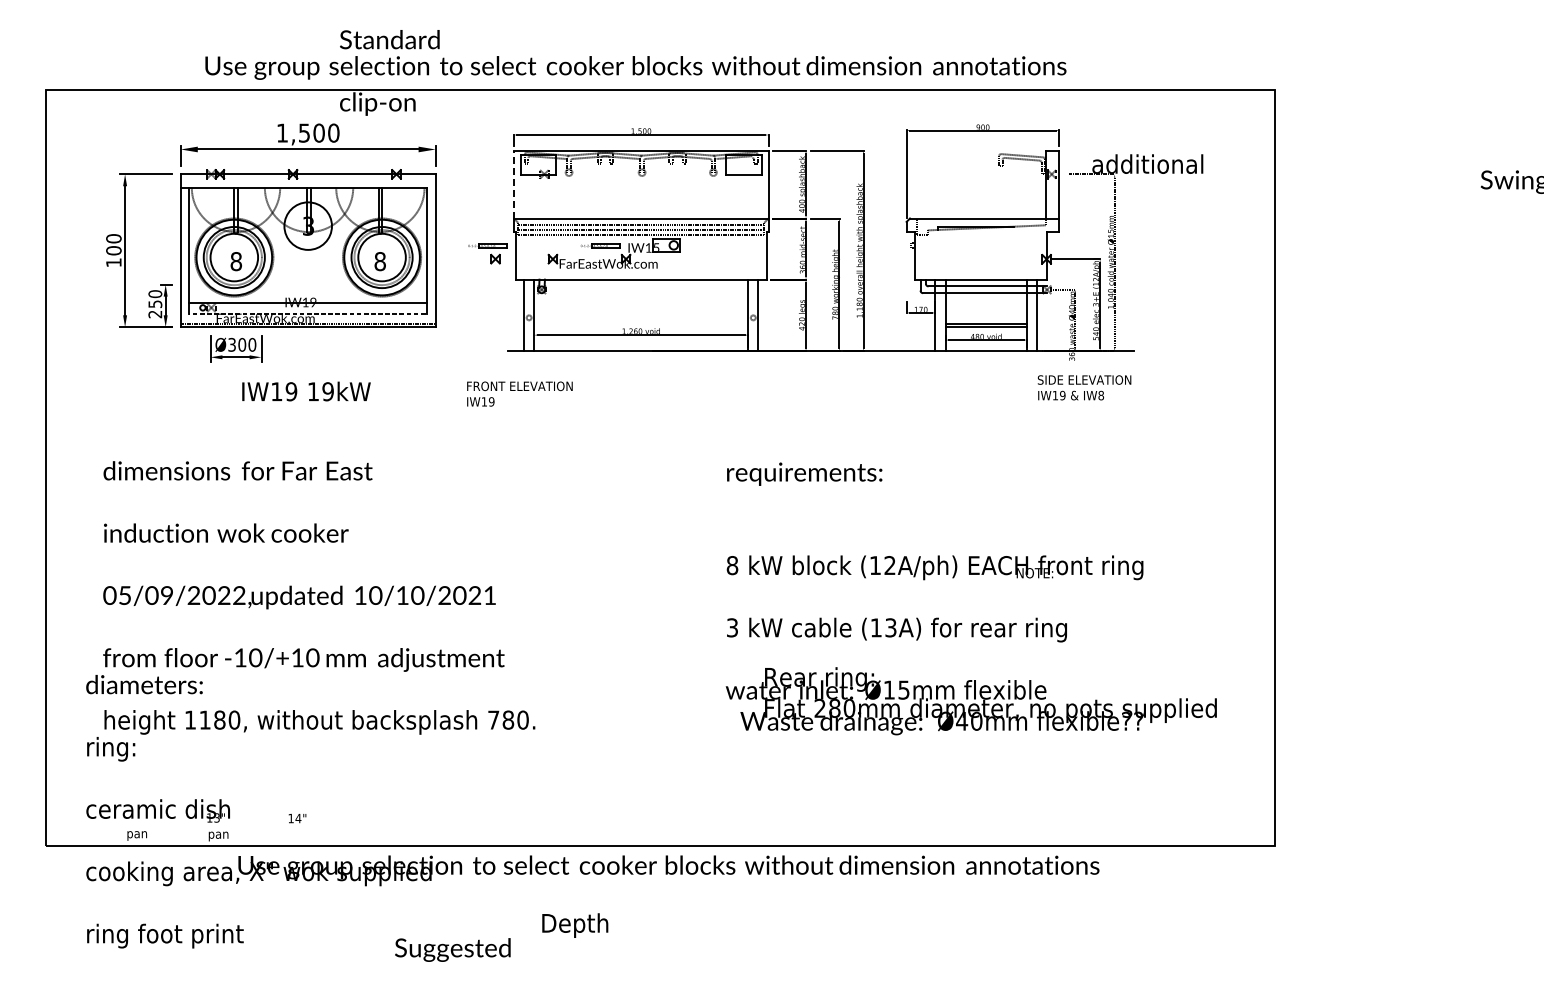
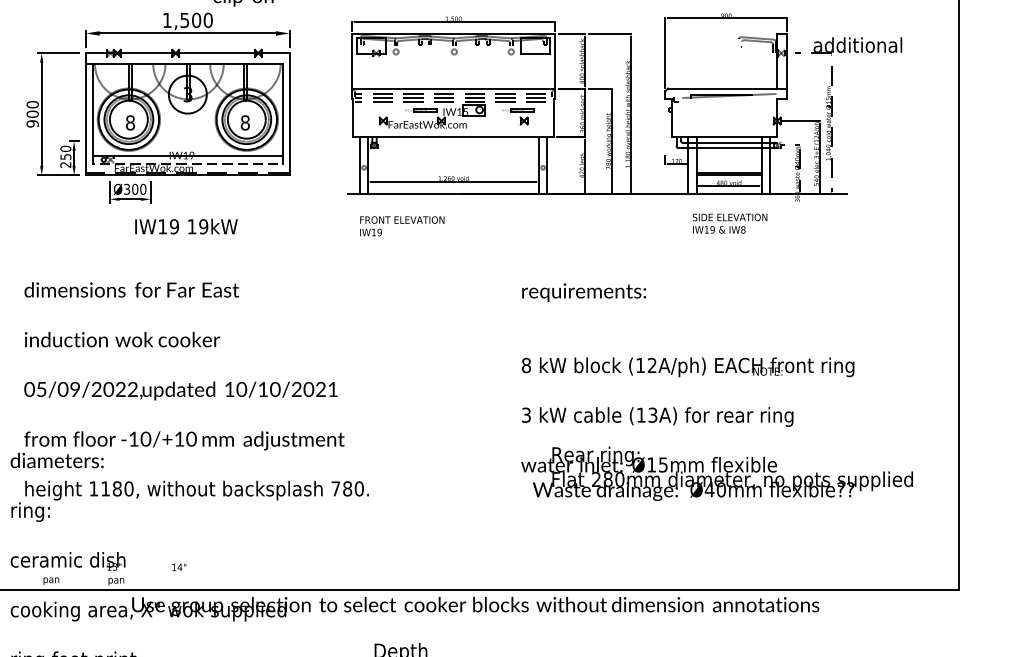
line: (513, 184) -> (351, 61), dashed -> solid
part: (487, 253) -> (517, 116), moved
text: (113, 262) -> (32, 123), 100 -> 900
text: (1084, 387) -> (729, 223), moved
text: (519, 393) -> (401, 225), moved

